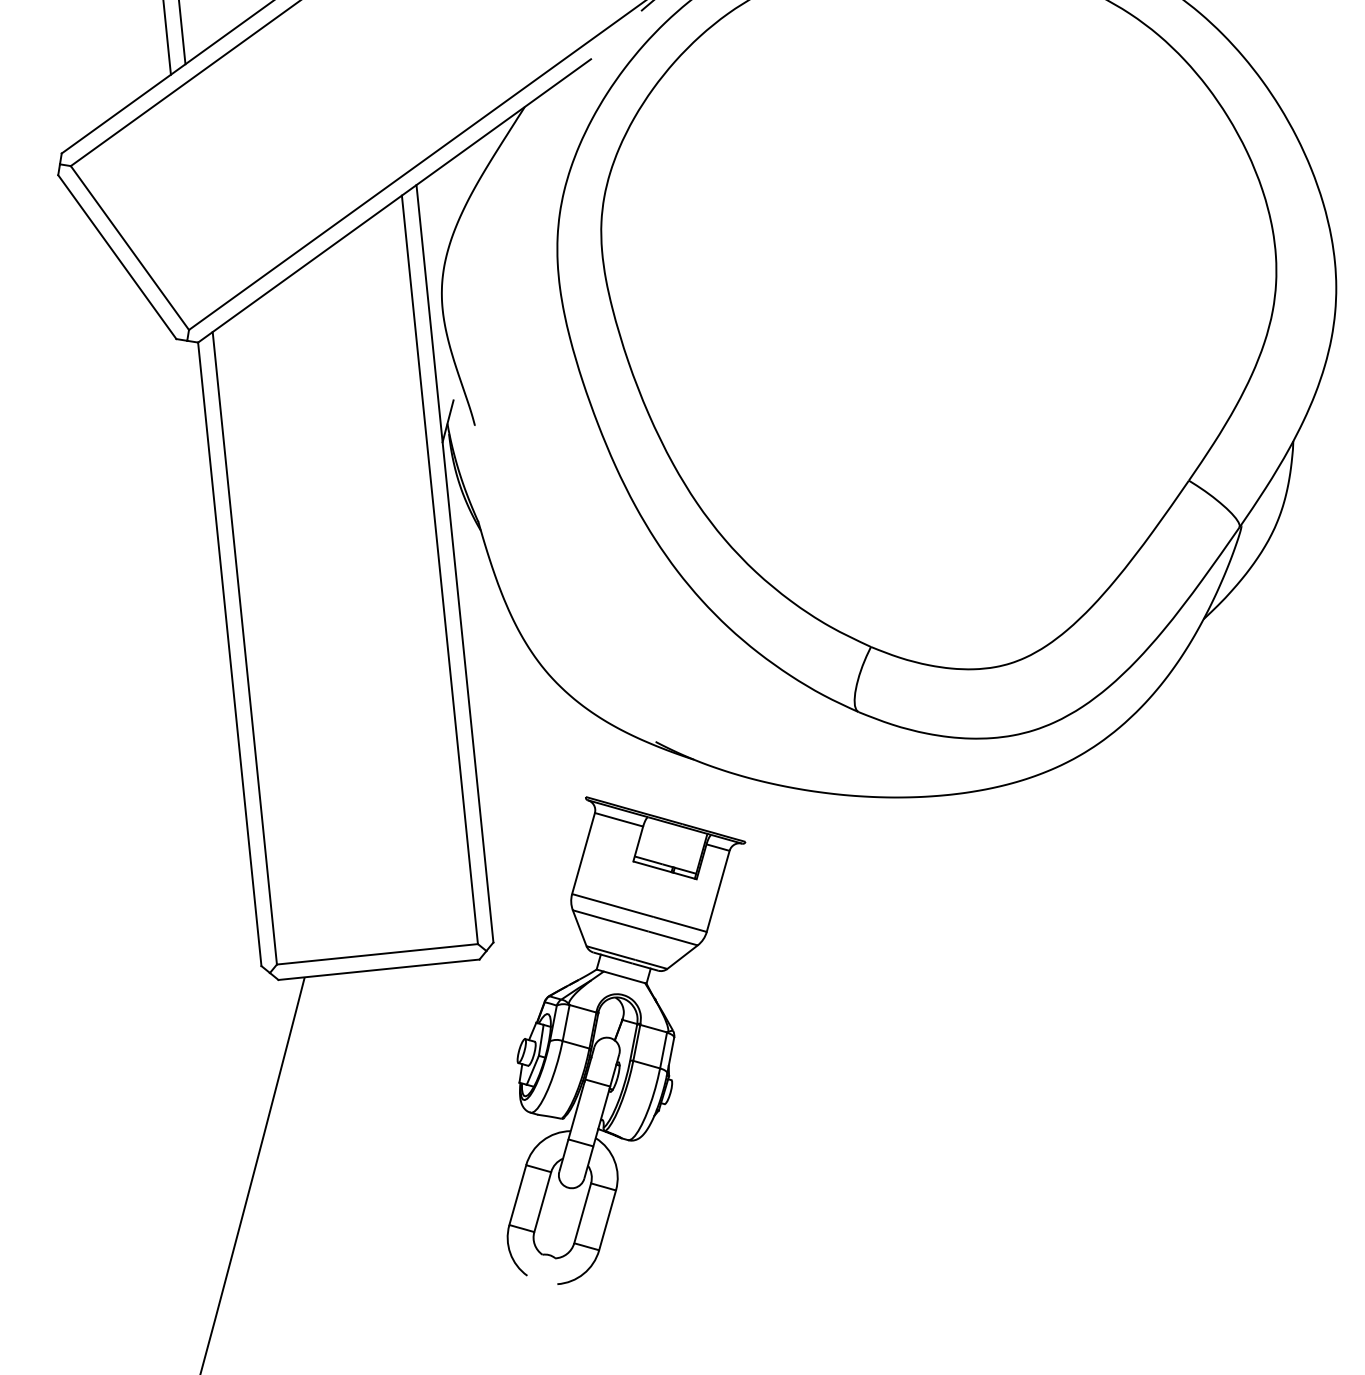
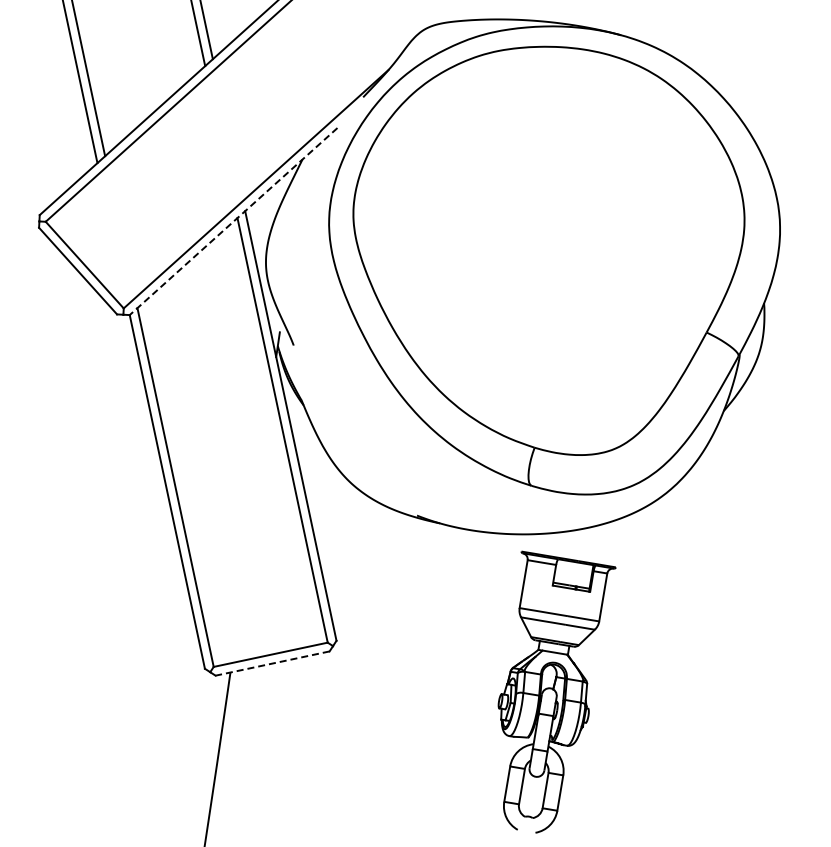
line: (394, 200) -> (233, 221), solid -> dashed
line: (378, 969) -> (272, 663), solid -> dashed
part: (620, 1044) -> (556, 691), moved

